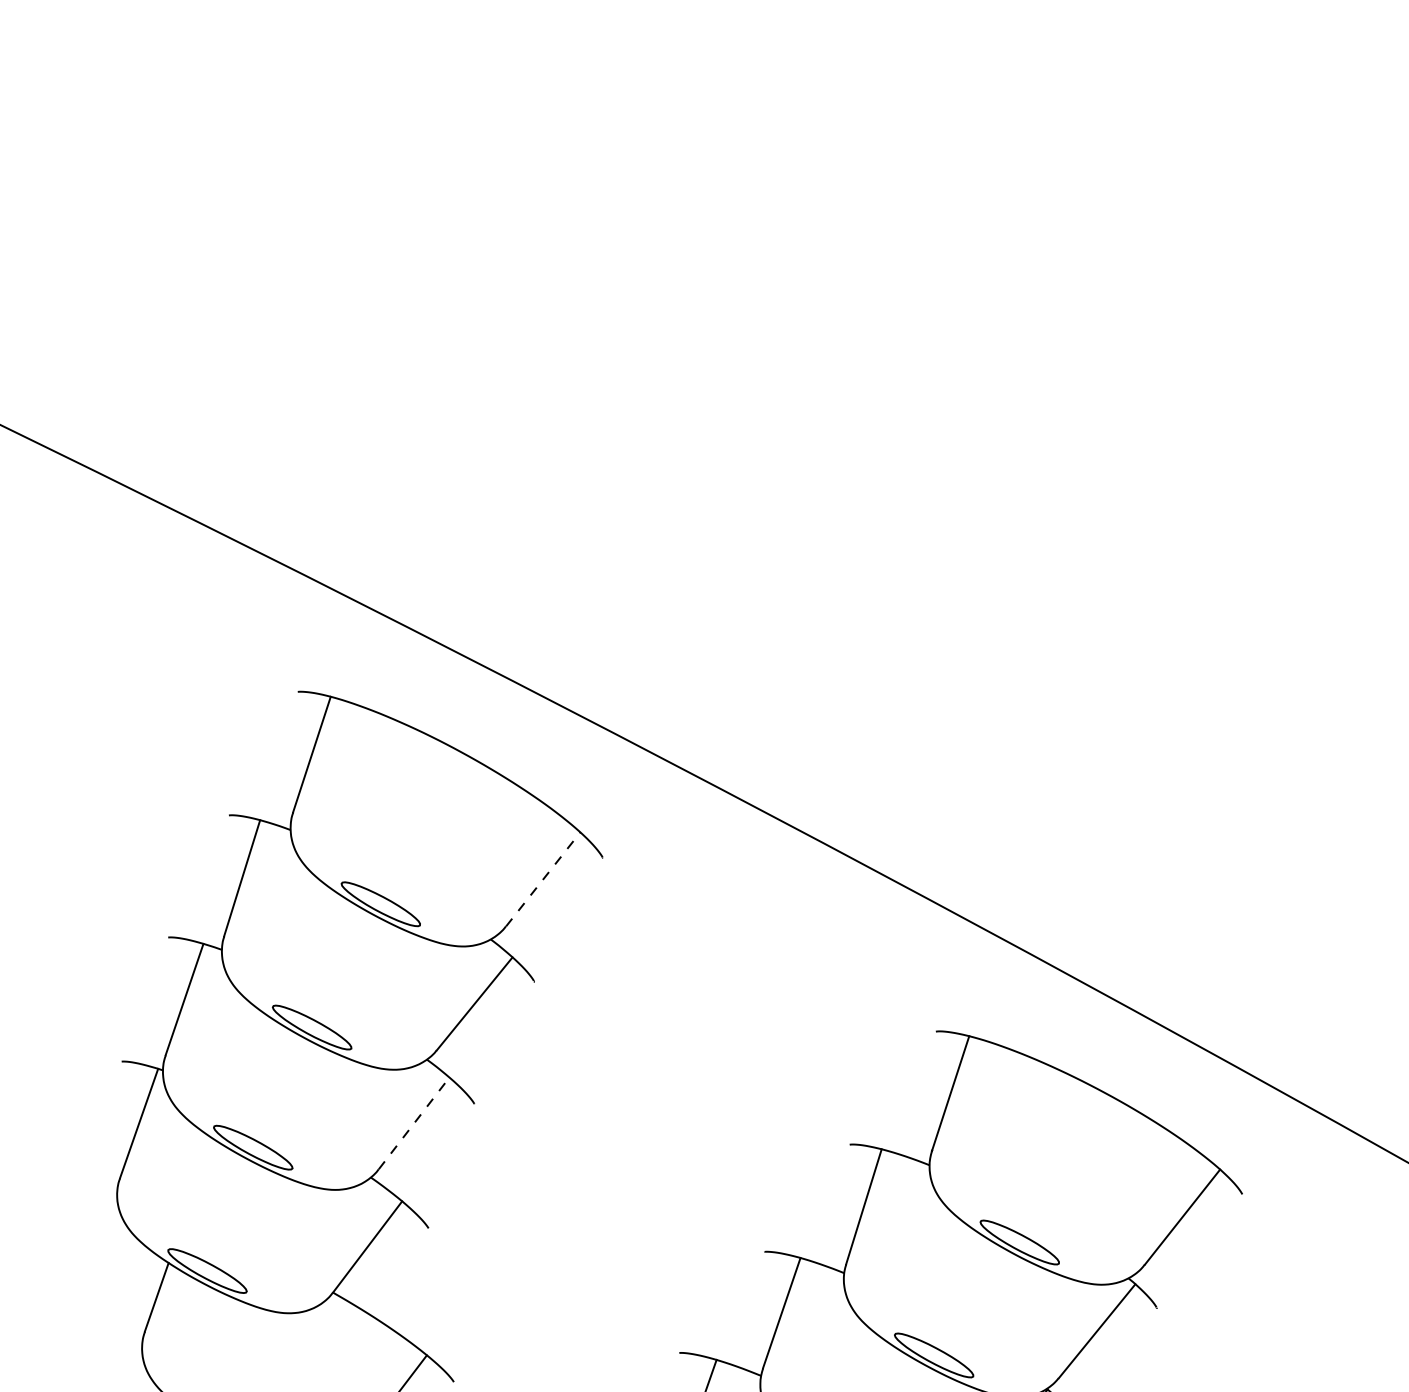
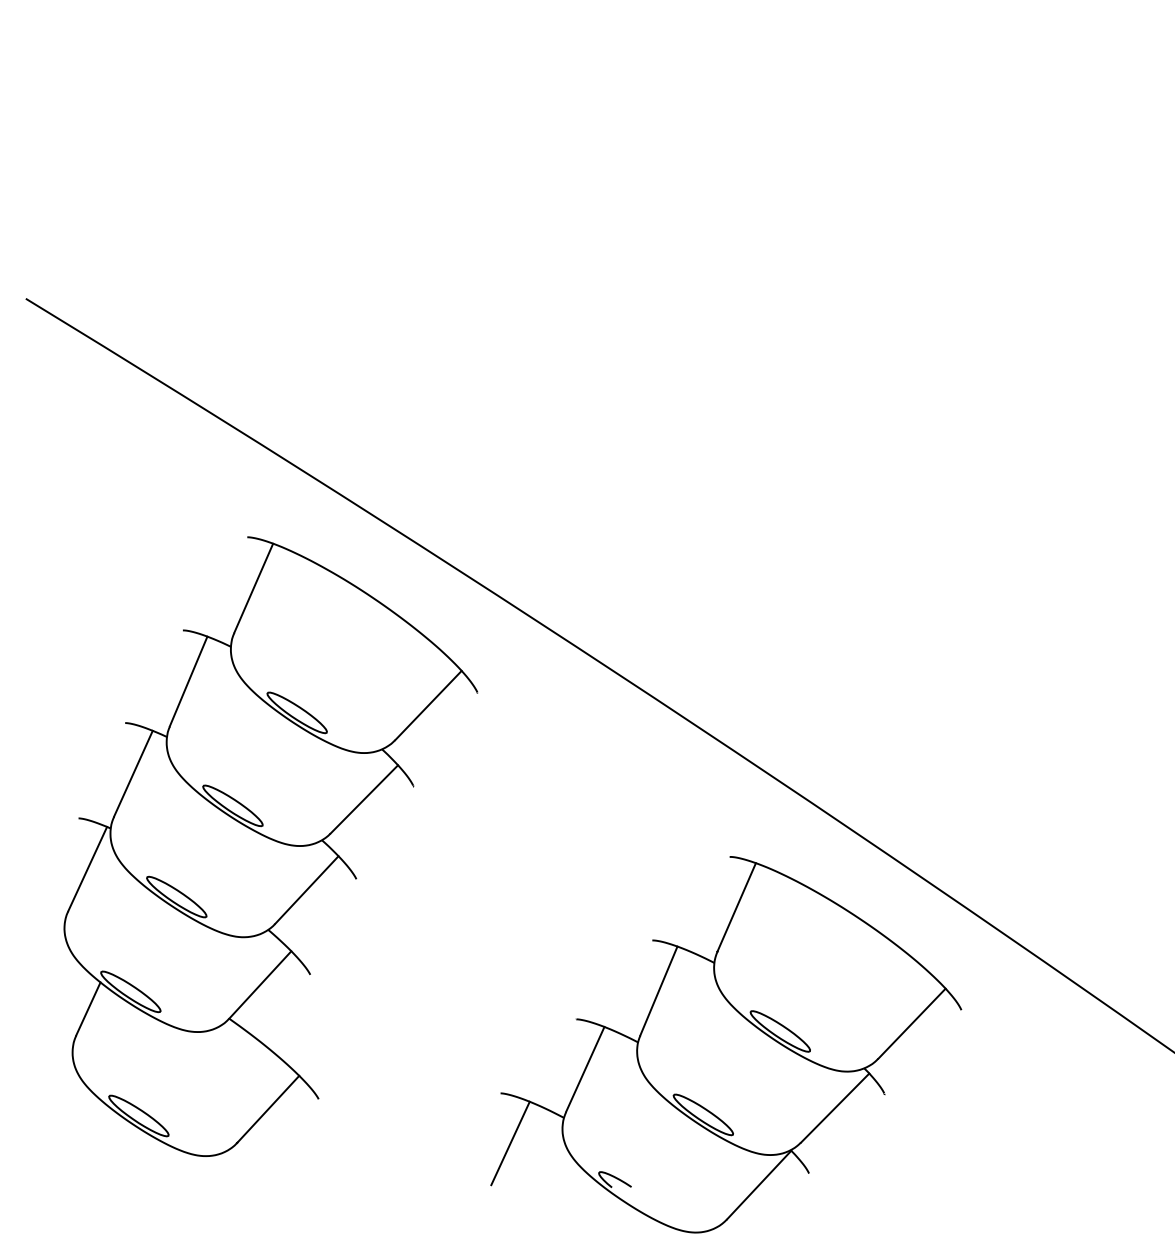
line: (543, 879) -> (428, 705), dashed -> solid
line: (414, 1122) -> (307, 889), dashed -> solid

